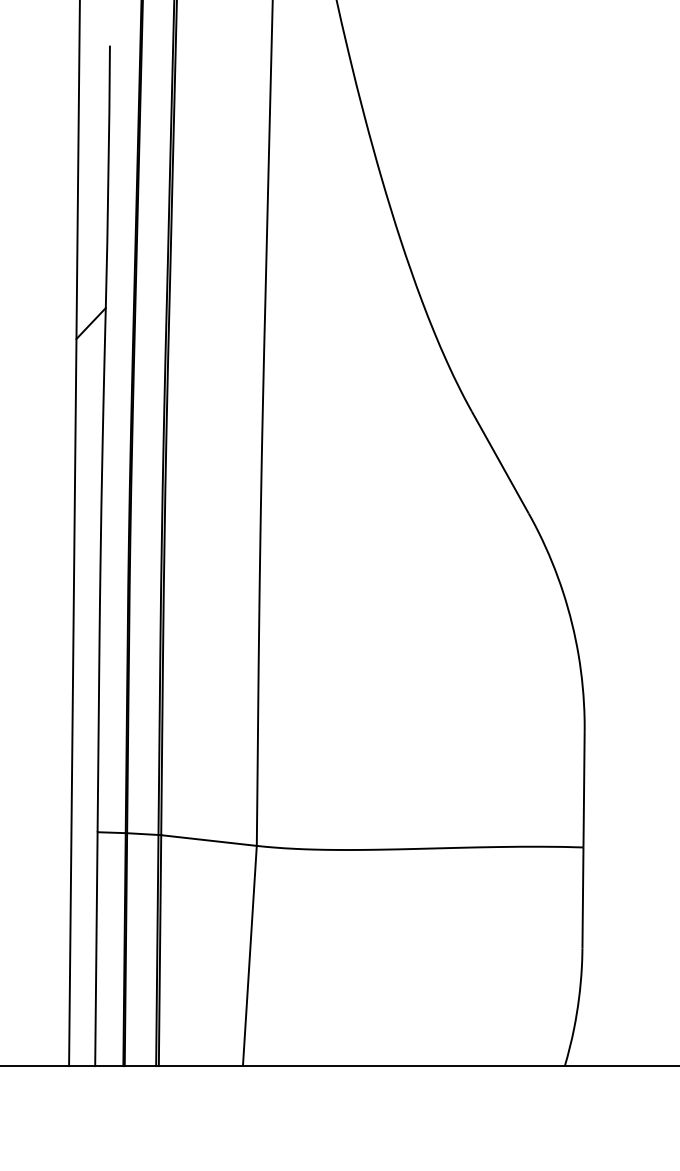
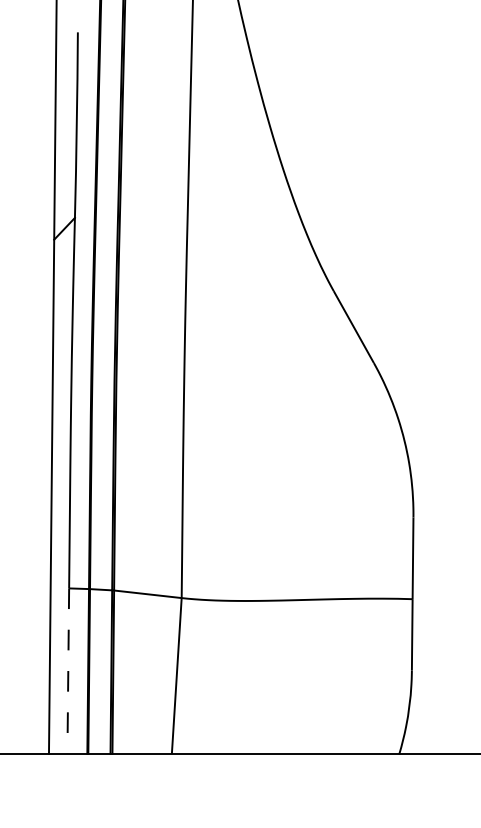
line: (96, 949) -> (68, 671), solid -> dashed

